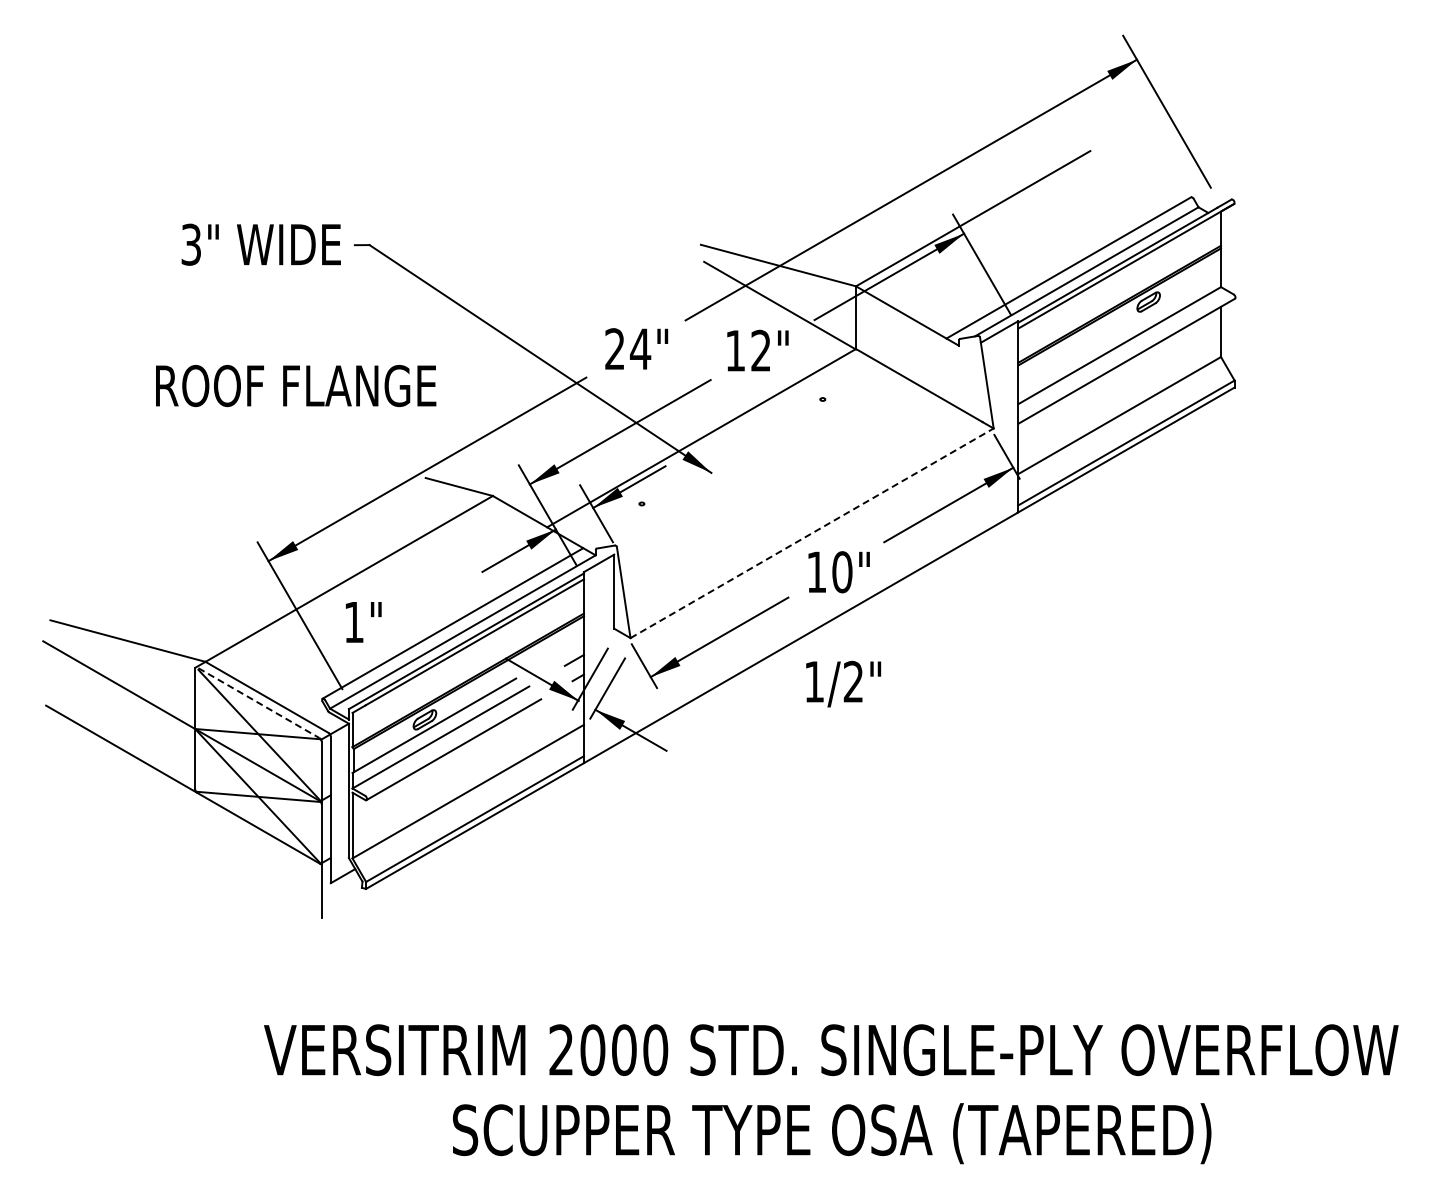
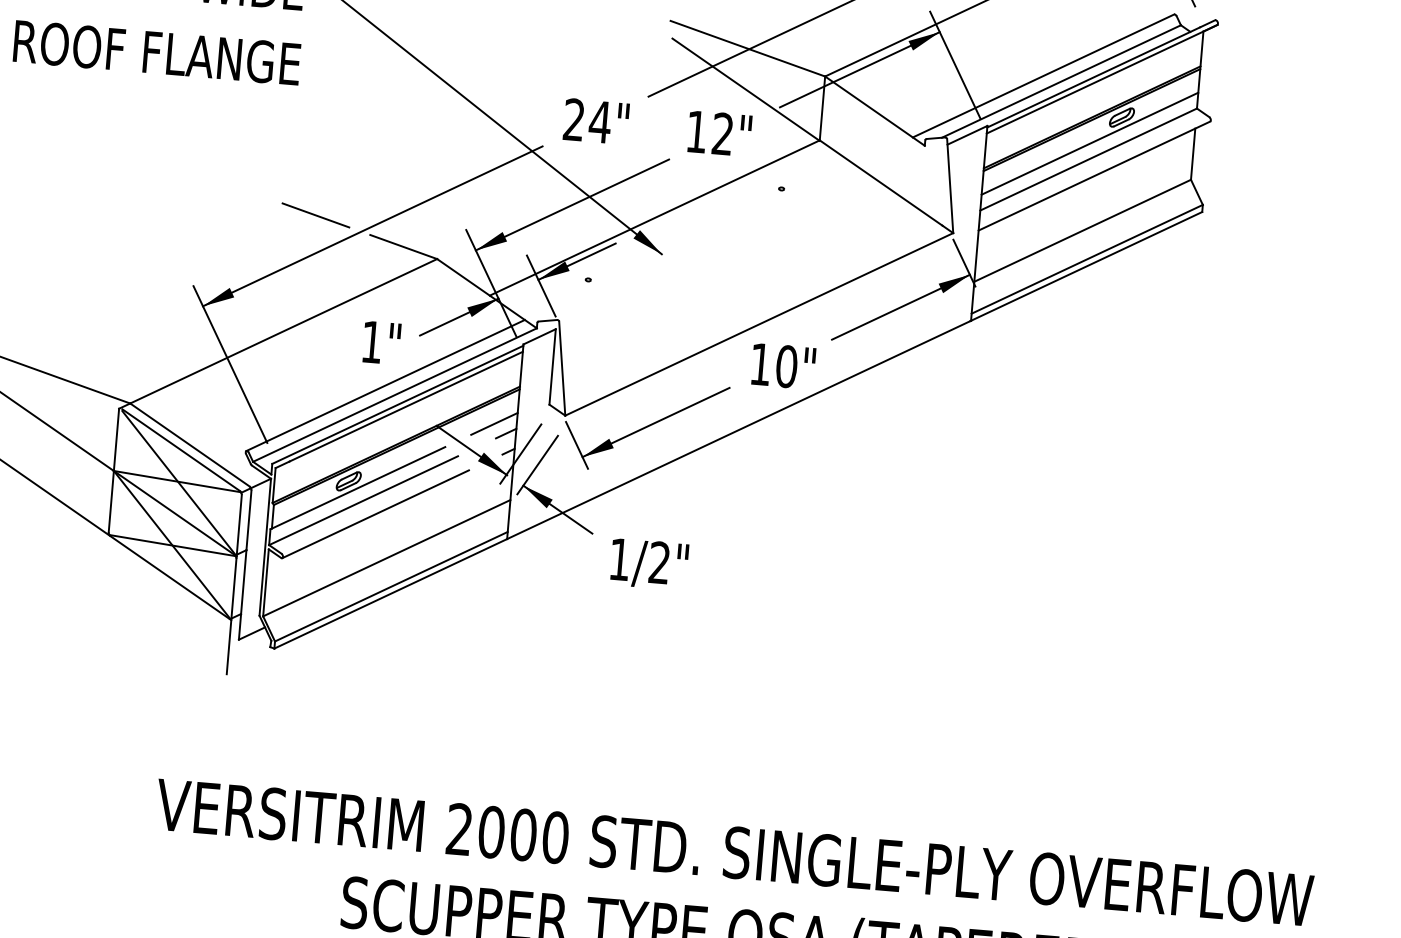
line: (1119, 329) -> (1089, 143), added
text: (296, 386) -> (157, 53), moved
line: (370, 463) -> (315, 215), added
line: (812, 533) -> (759, 324), dashed -> solid
text: (363, 622) -> (381, 343), moved
line: (561, 651) -> (493, 423), added
text: (843, 683) -> (649, 563), moved
line: (258, 703) -> (180, 450), dashed -> solid

